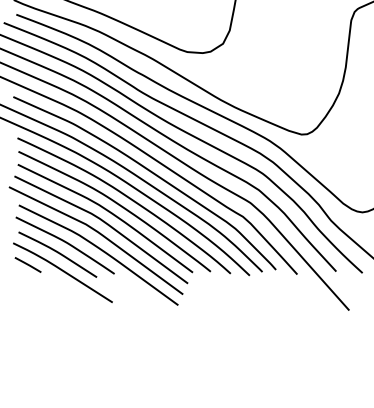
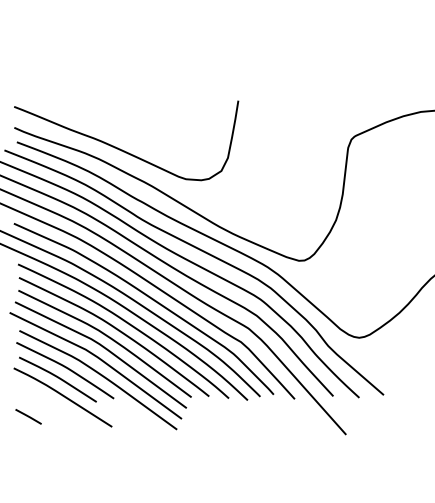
line: (28, 264) -> (28, 416), moved

